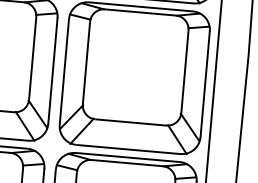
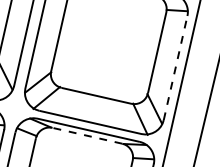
line: (205, 83) -> (176, 67), solid -> dashed
line: (127, 163) -> (87, 136), solid -> dashed

